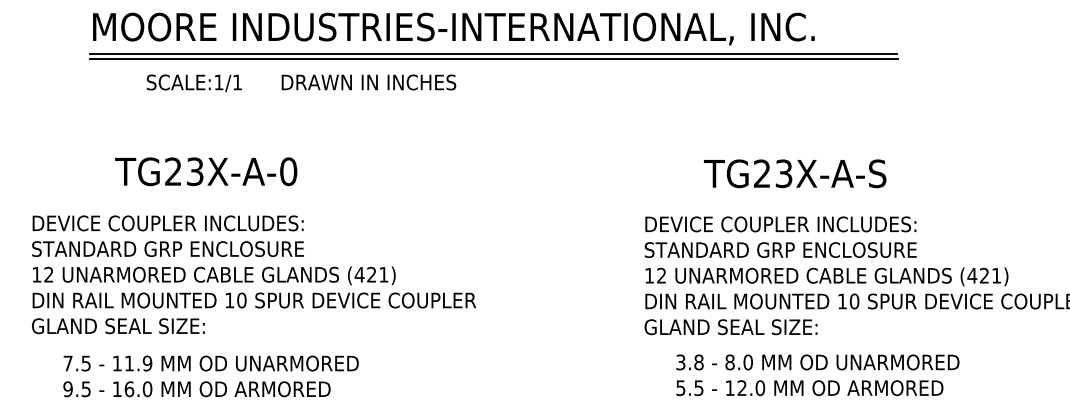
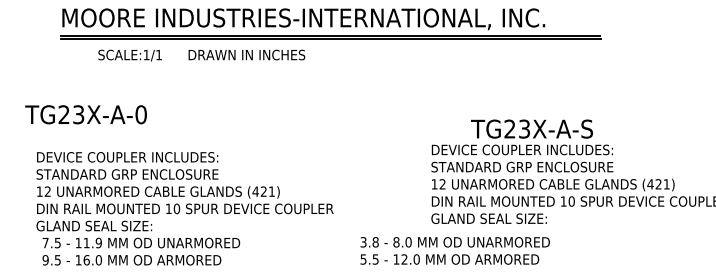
text: (205, 171) -> (85, 114), moved
text: (794, 172) -> (531, 128), moved
text: (253, 274) -> (184, 191), moved
text: (816, 374) -> (454, 250), moved

